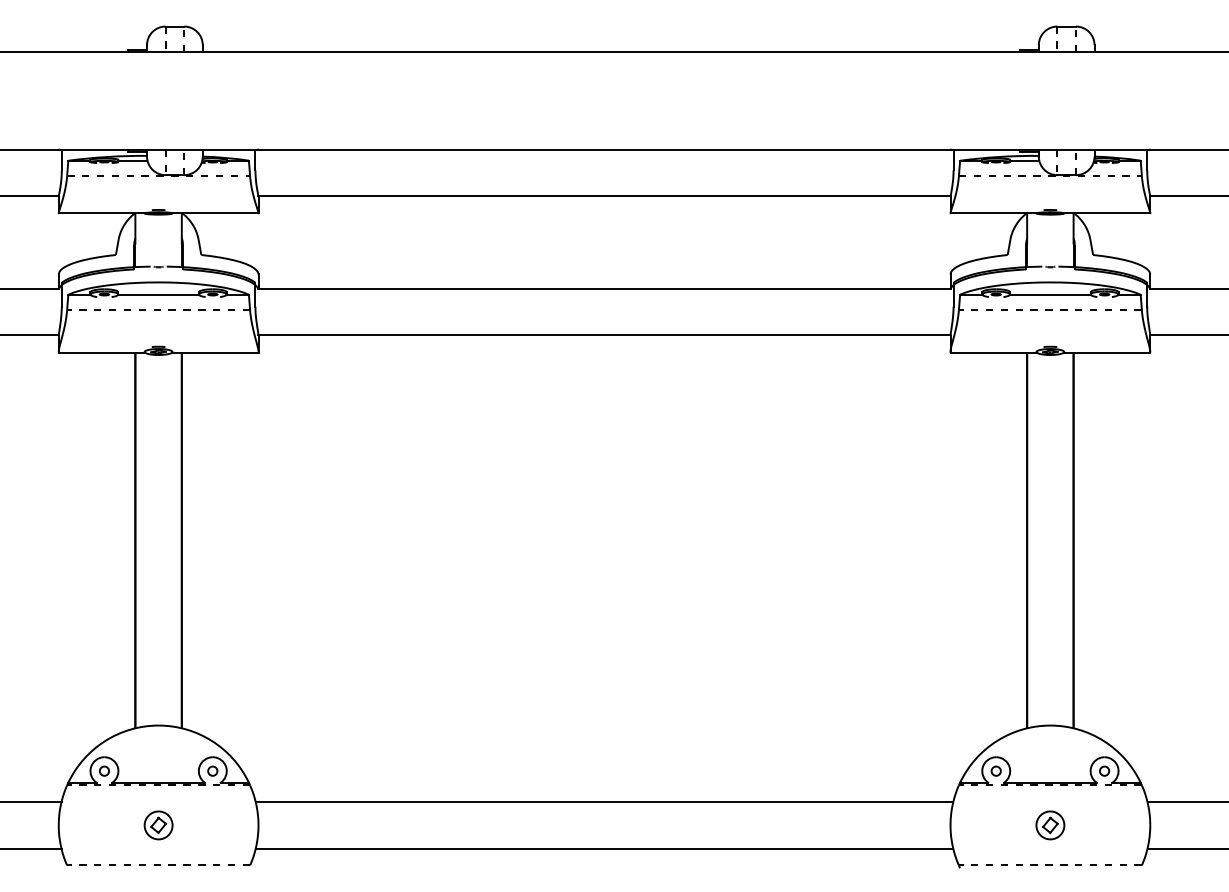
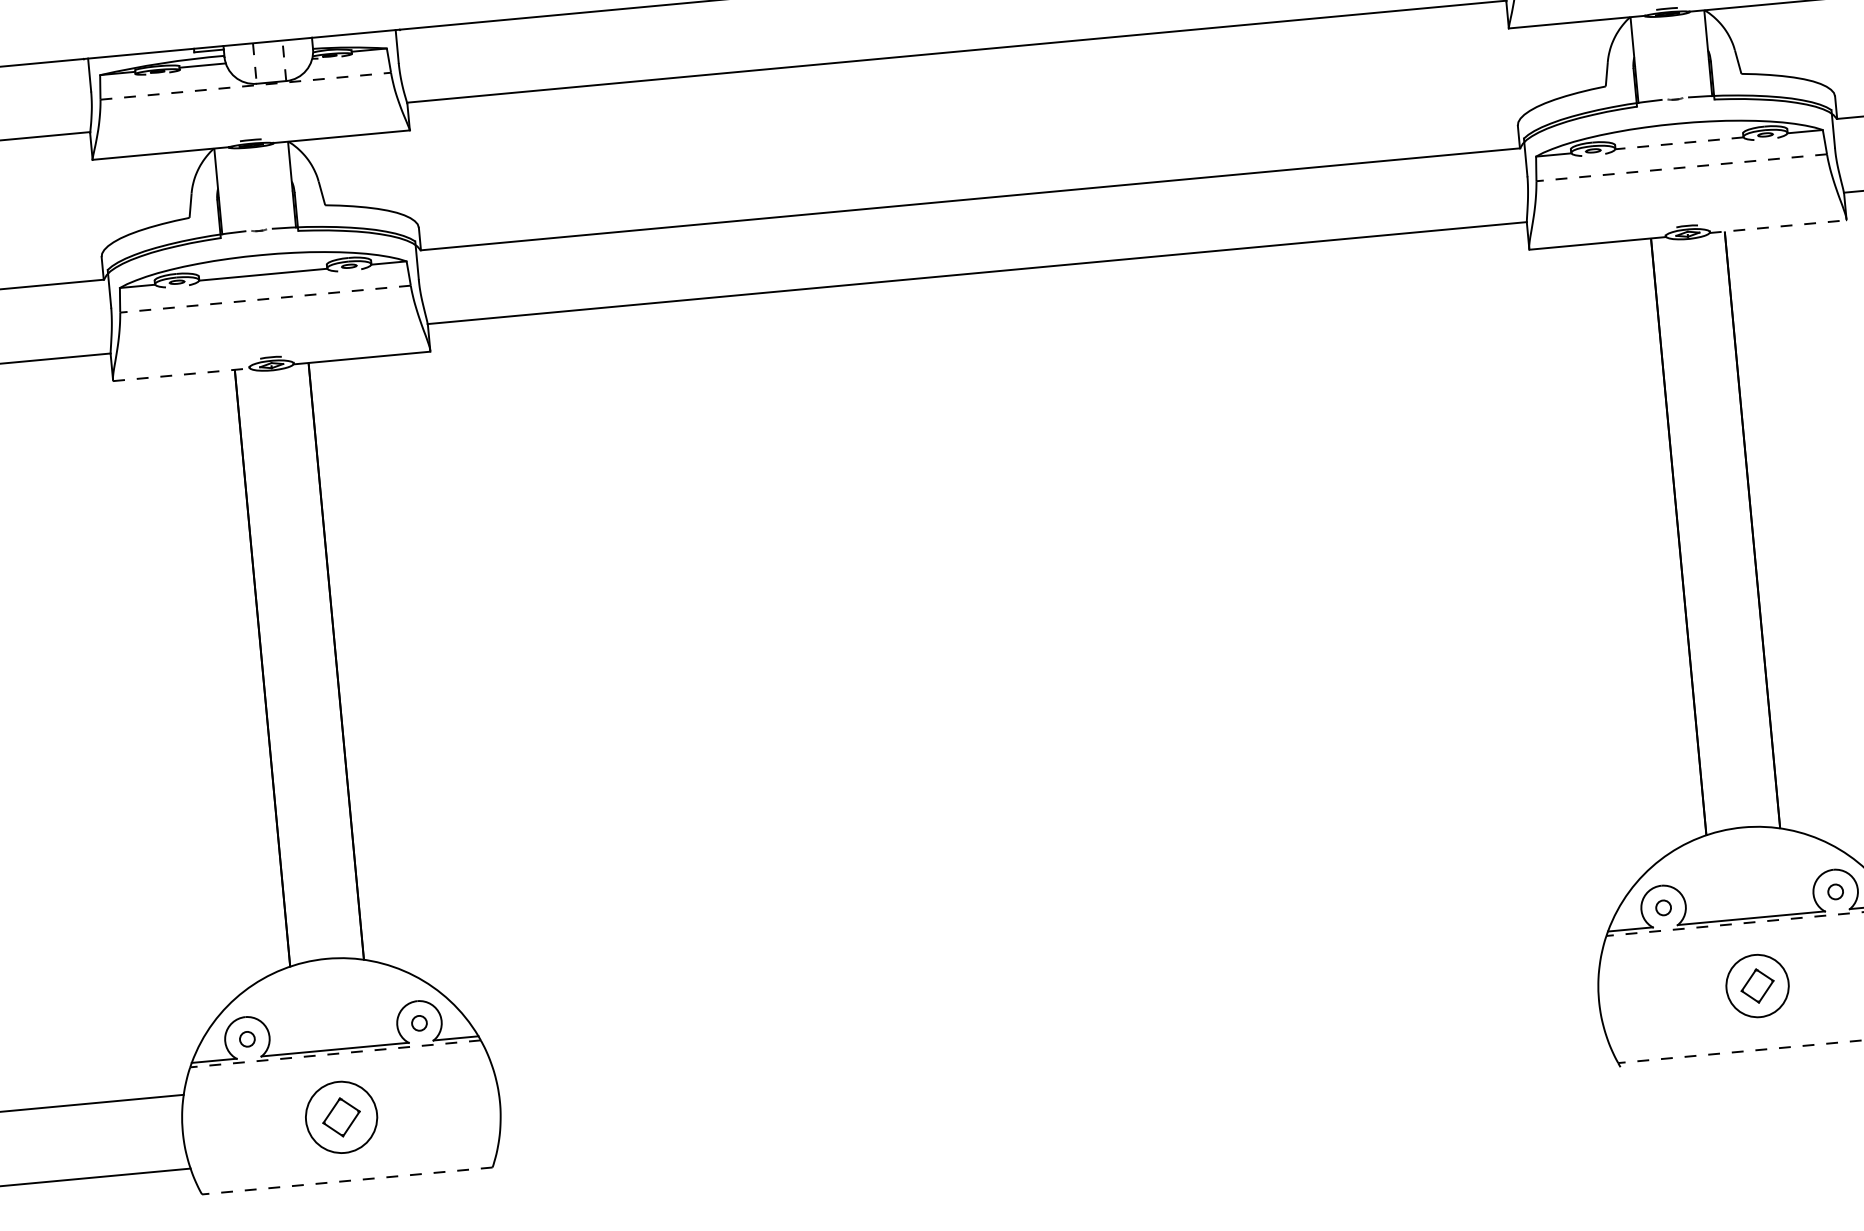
line: (1049, 294) -> (1677, 143), solid -> dashed
line: (102, 352) -> (182, 374), solid -> dashed
line: (1107, 352) -> (1778, 226), solid -> dashed
line: (604, 802) -> (1046, 1015), removed
part: (158, 825) -> (341, 1117), size x1.6
part: (1050, 825) -> (1757, 986), size x1.4
line: (604, 848) -> (1052, 1088), removed

